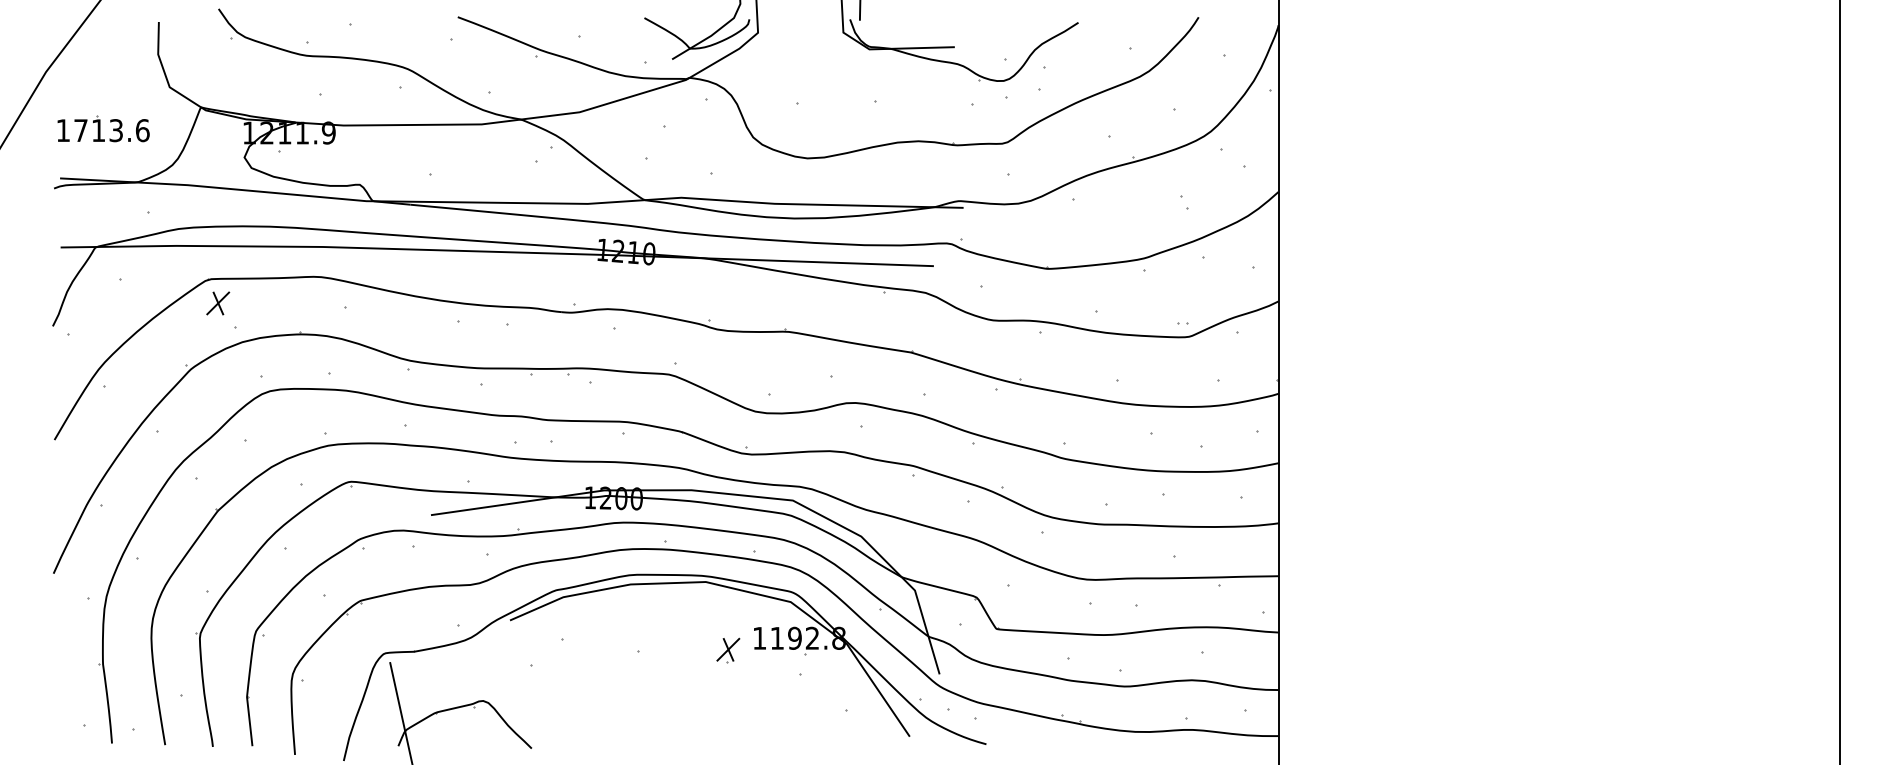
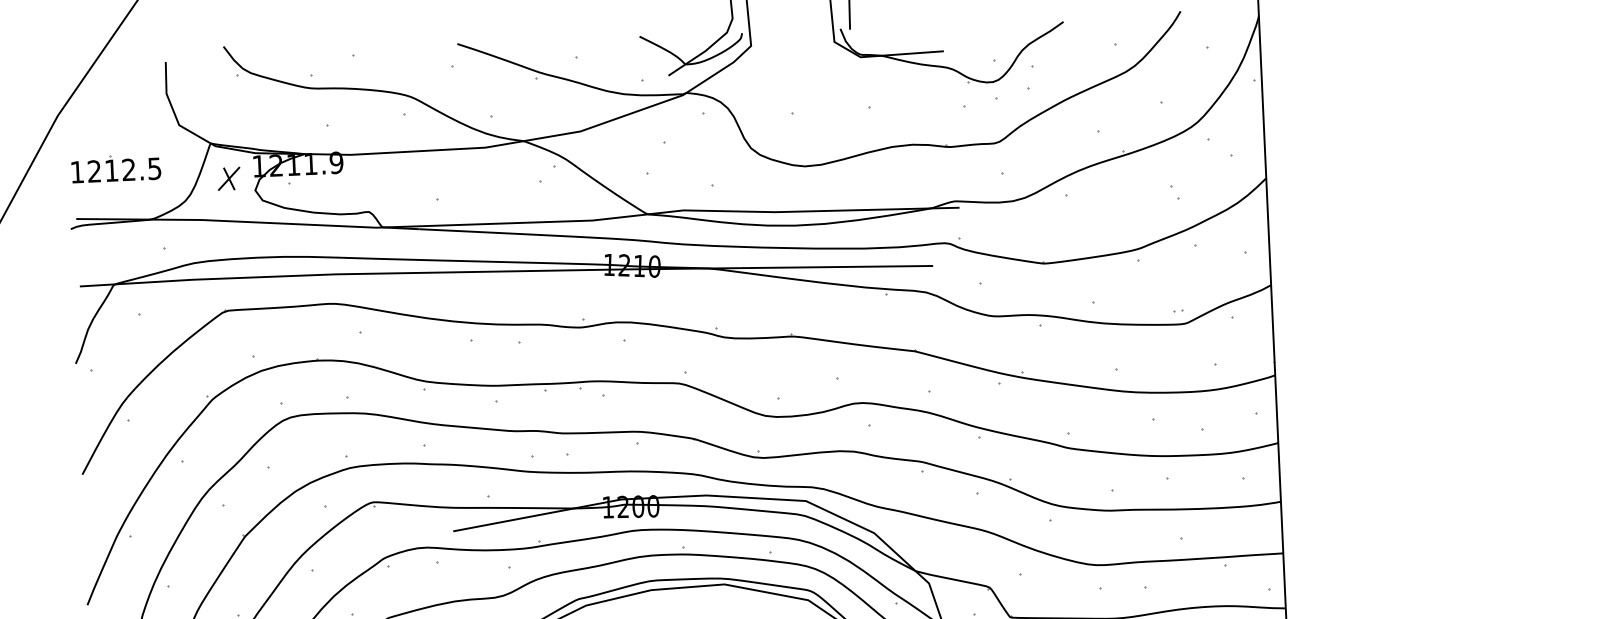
text: (111, 130) -> (124, 170), 1713.6 -> 1212.5
part: (218, 303) -> (229, 178), moved

